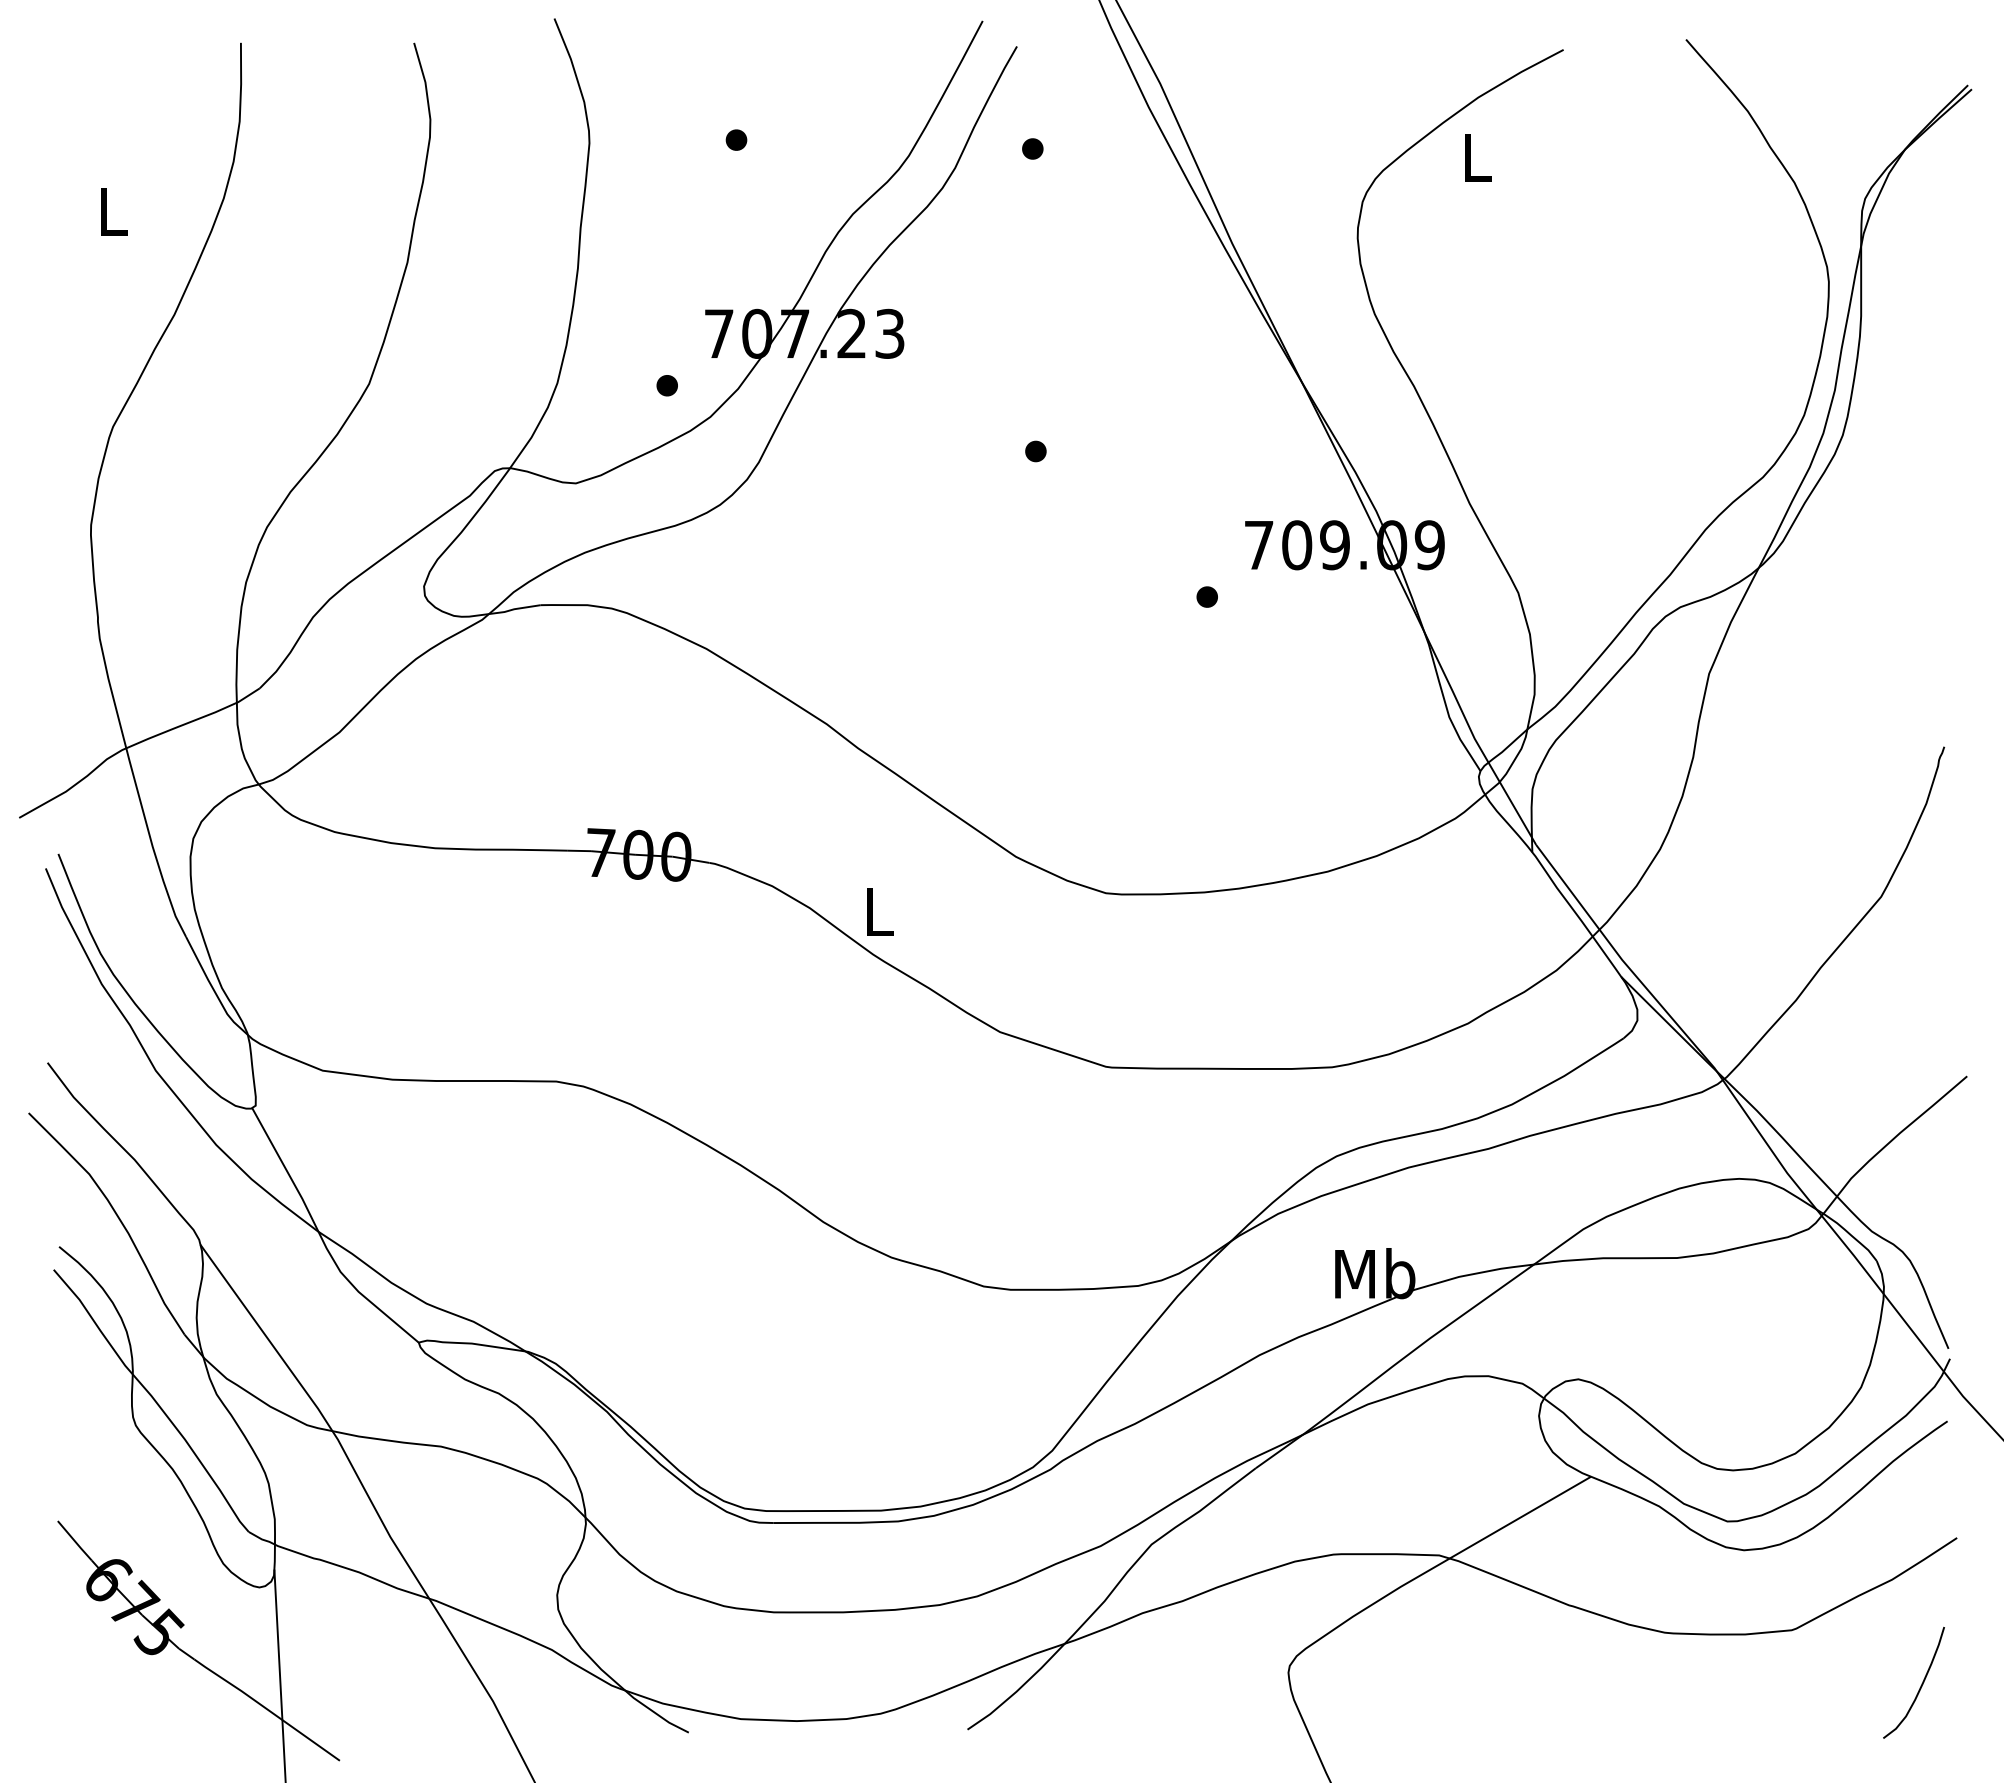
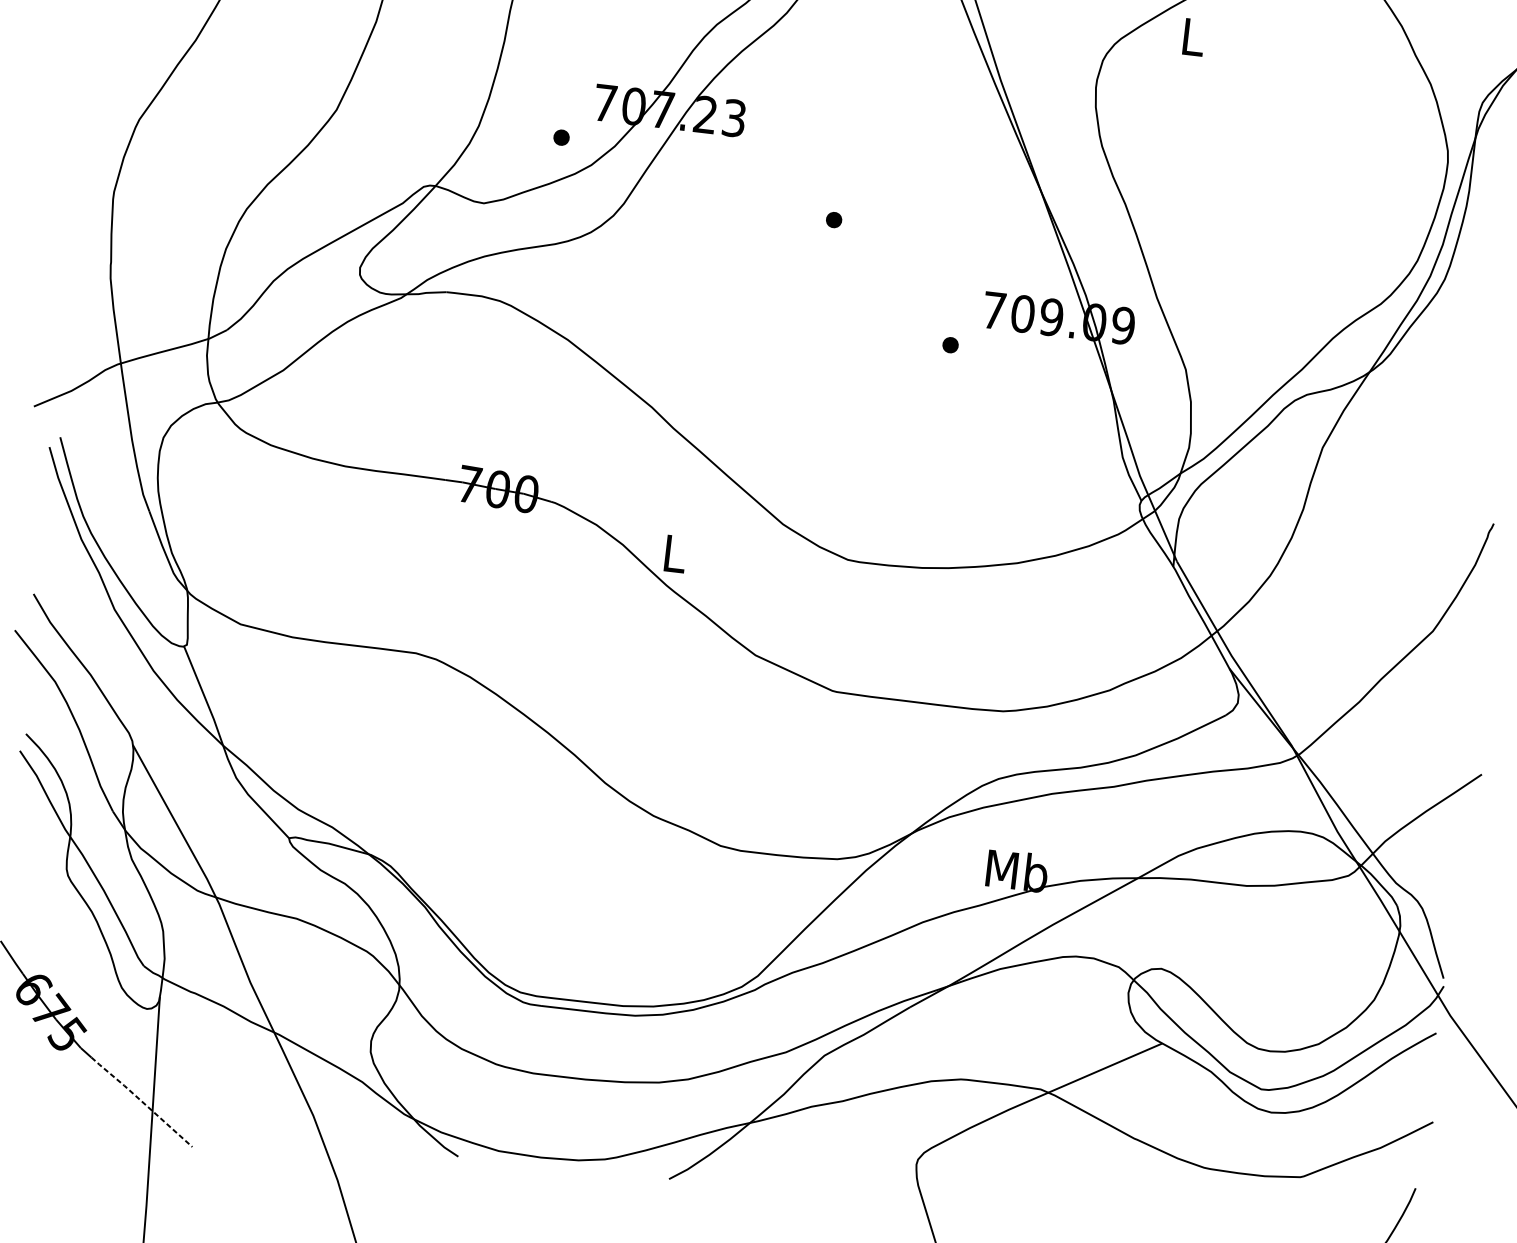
line: (266, 1708) -> (141, 1100), solid -> dashed

